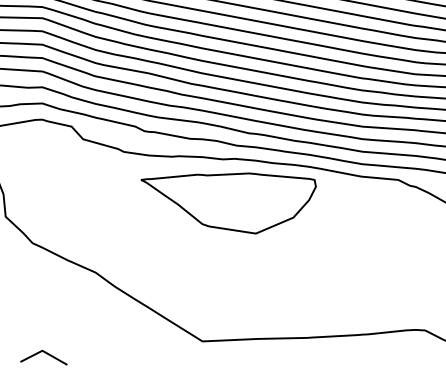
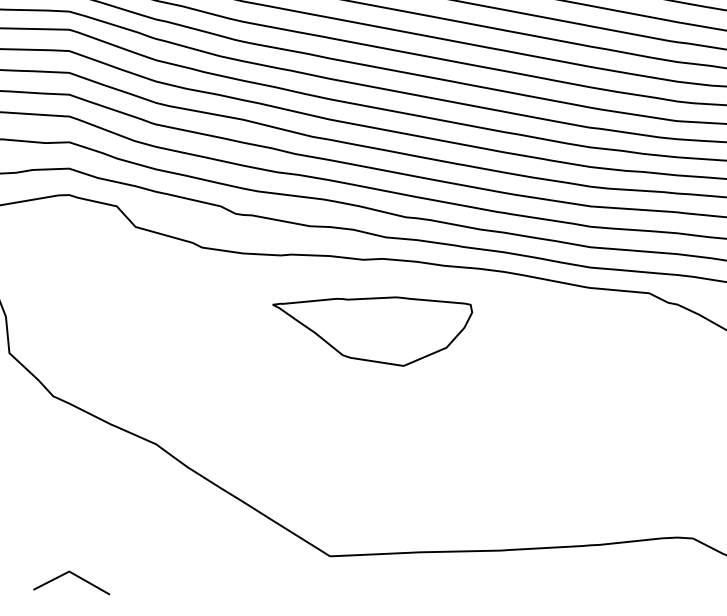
part: (228, 203) -> (372, 331), size x0.7

